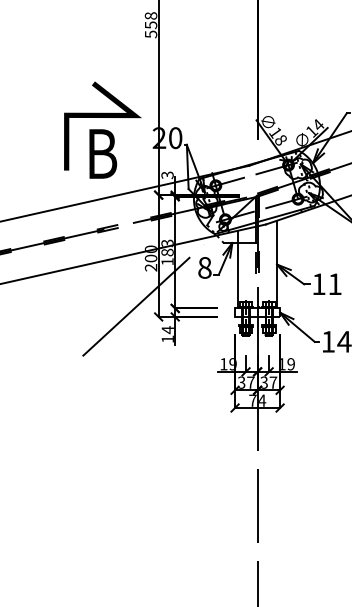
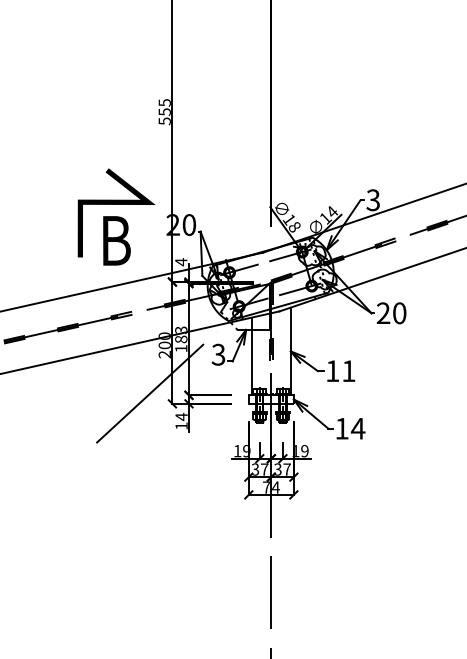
text: (150, 15) -> (164, 102), 558 -> 555
text: (167, 175) -> (181, 262), 3 -> 4
text: (204, 267) -> (218, 354), 8 -> 3

